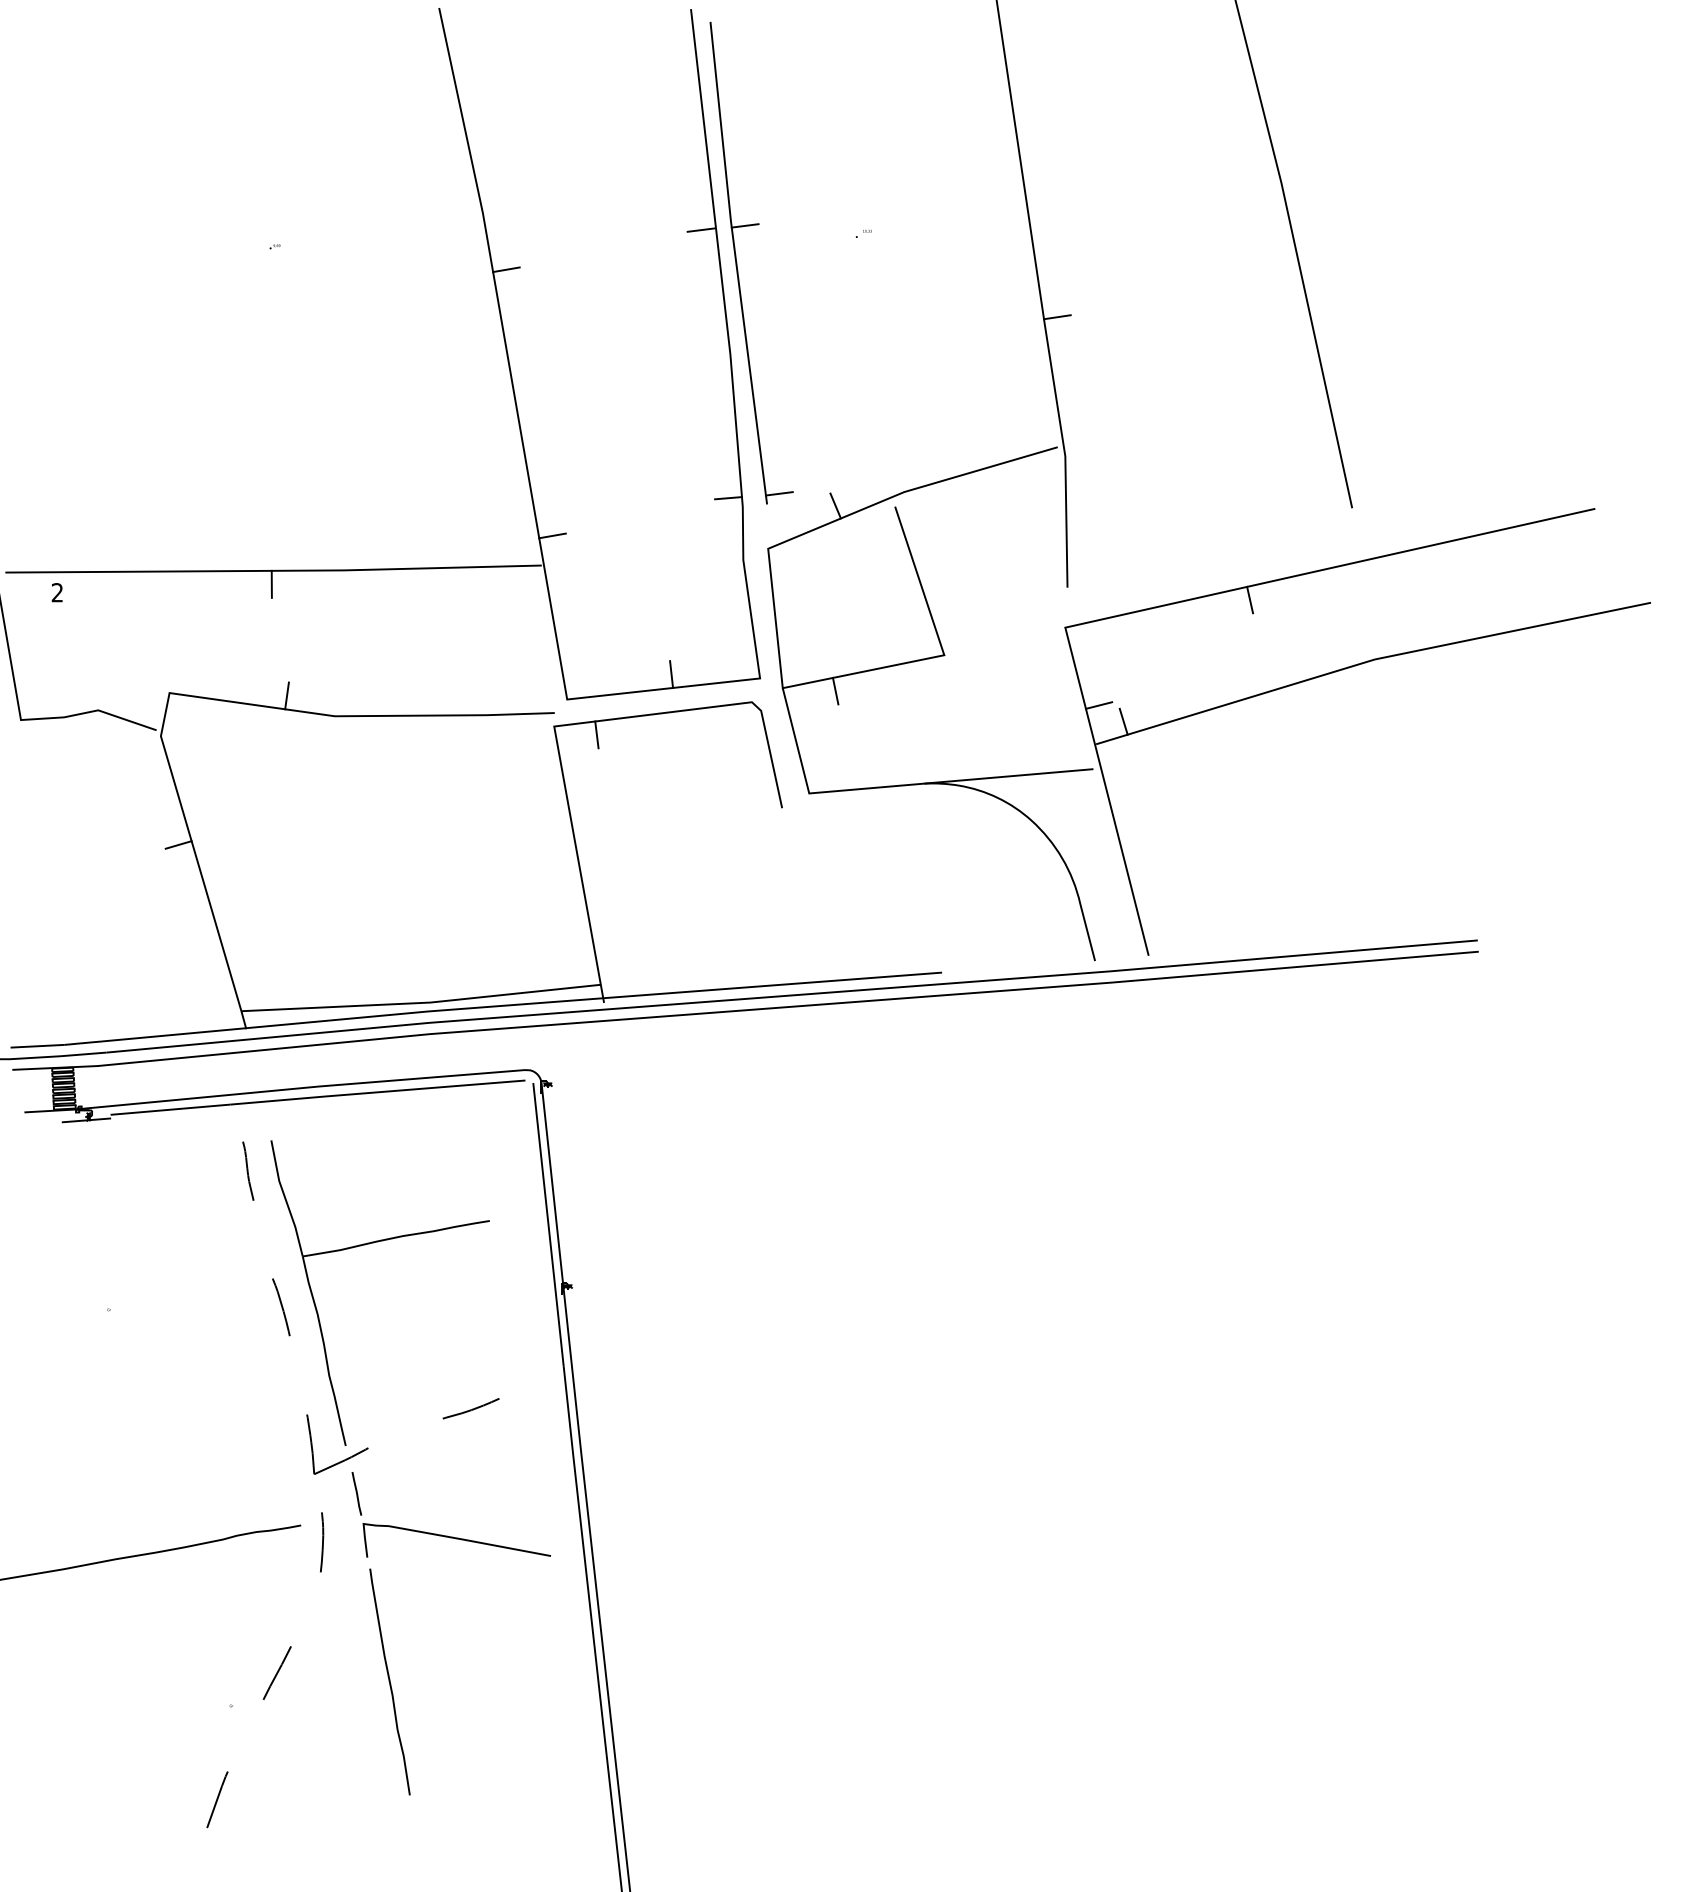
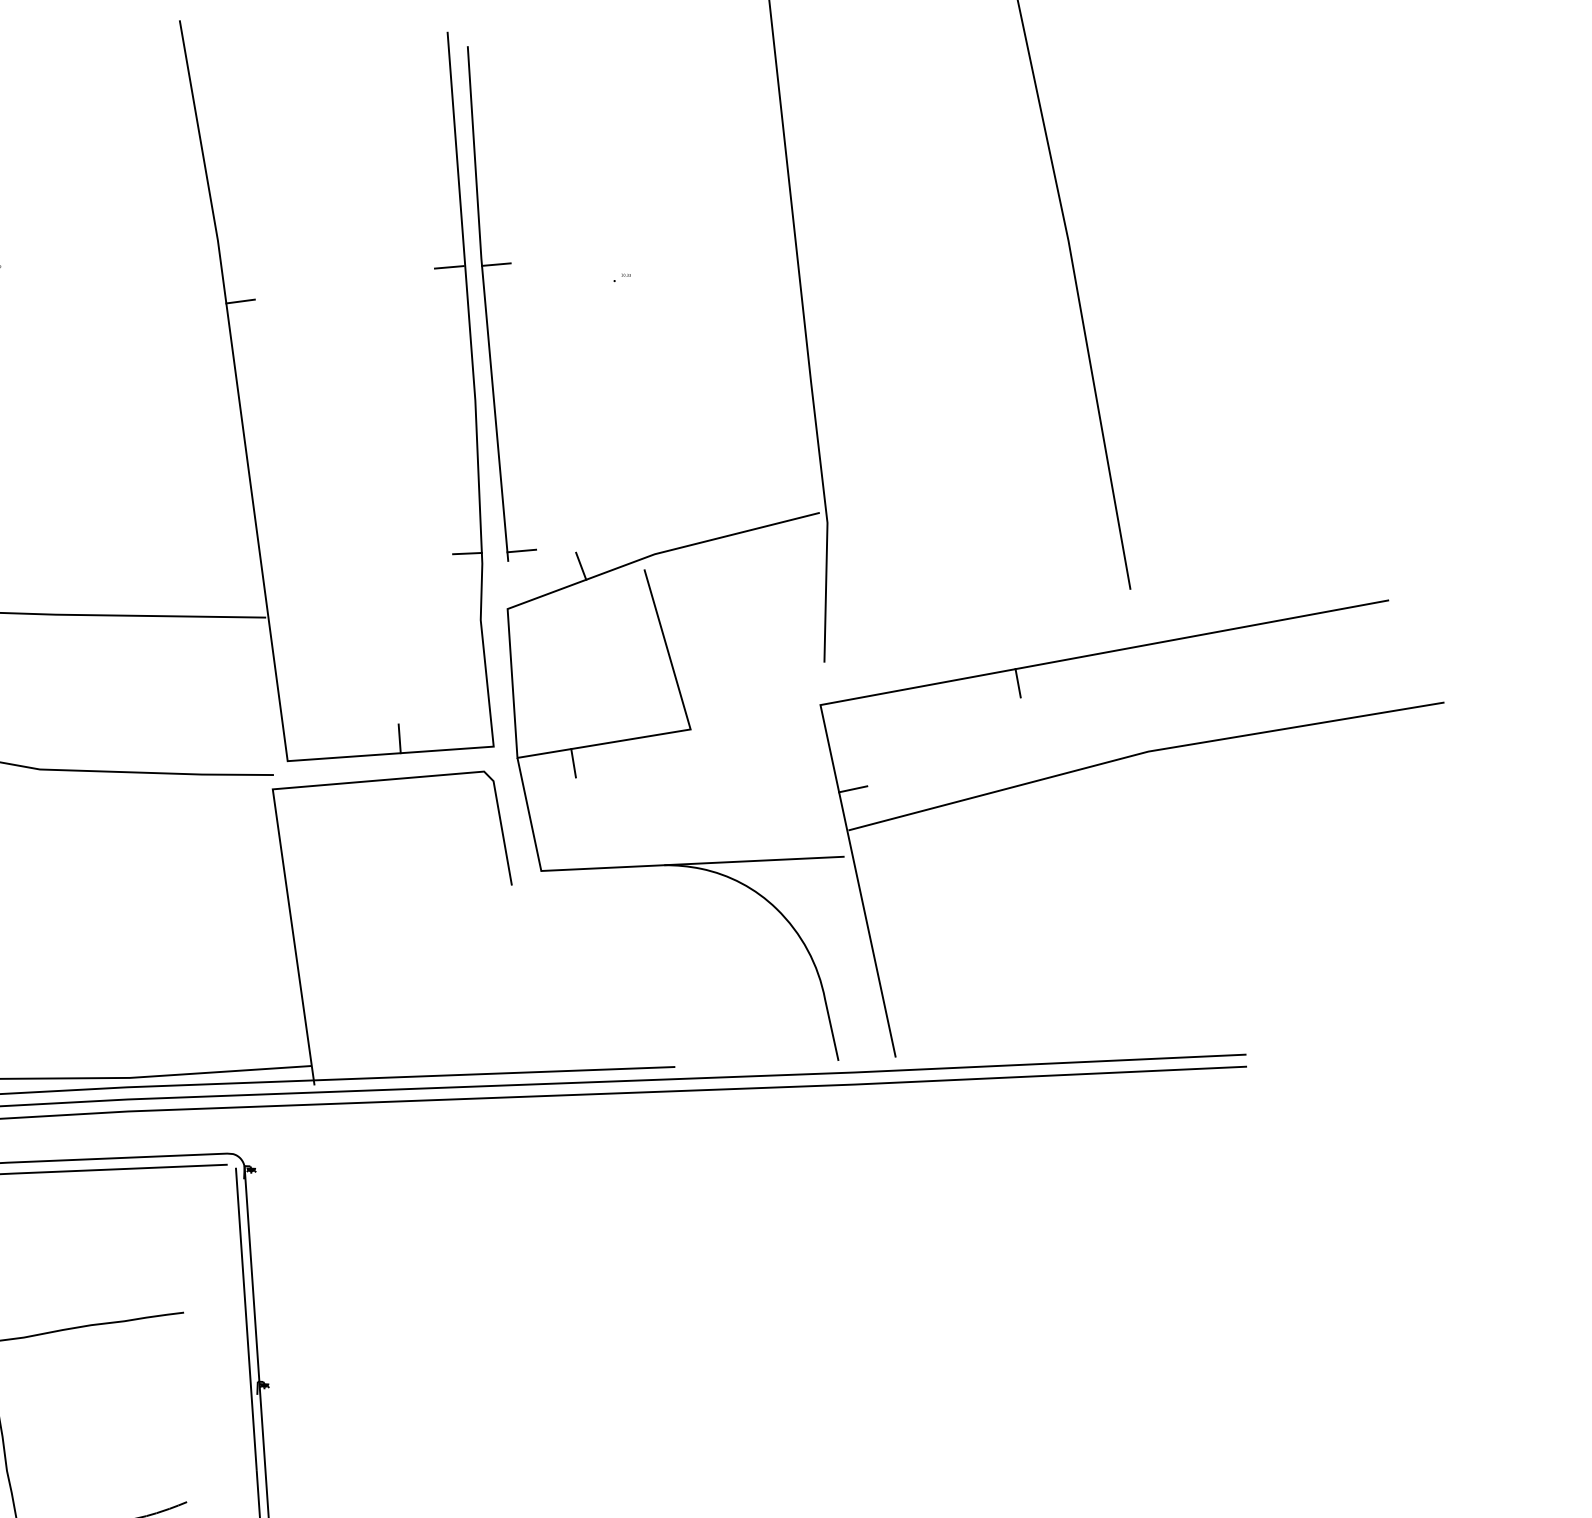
line: (1057, 317) -> (824, 374), removed
line: (552, 535) -> (278, 586), removed
line: (1123, 721) -> (878, 807), removed
line: (596, 734) -> (317, 799), removed

